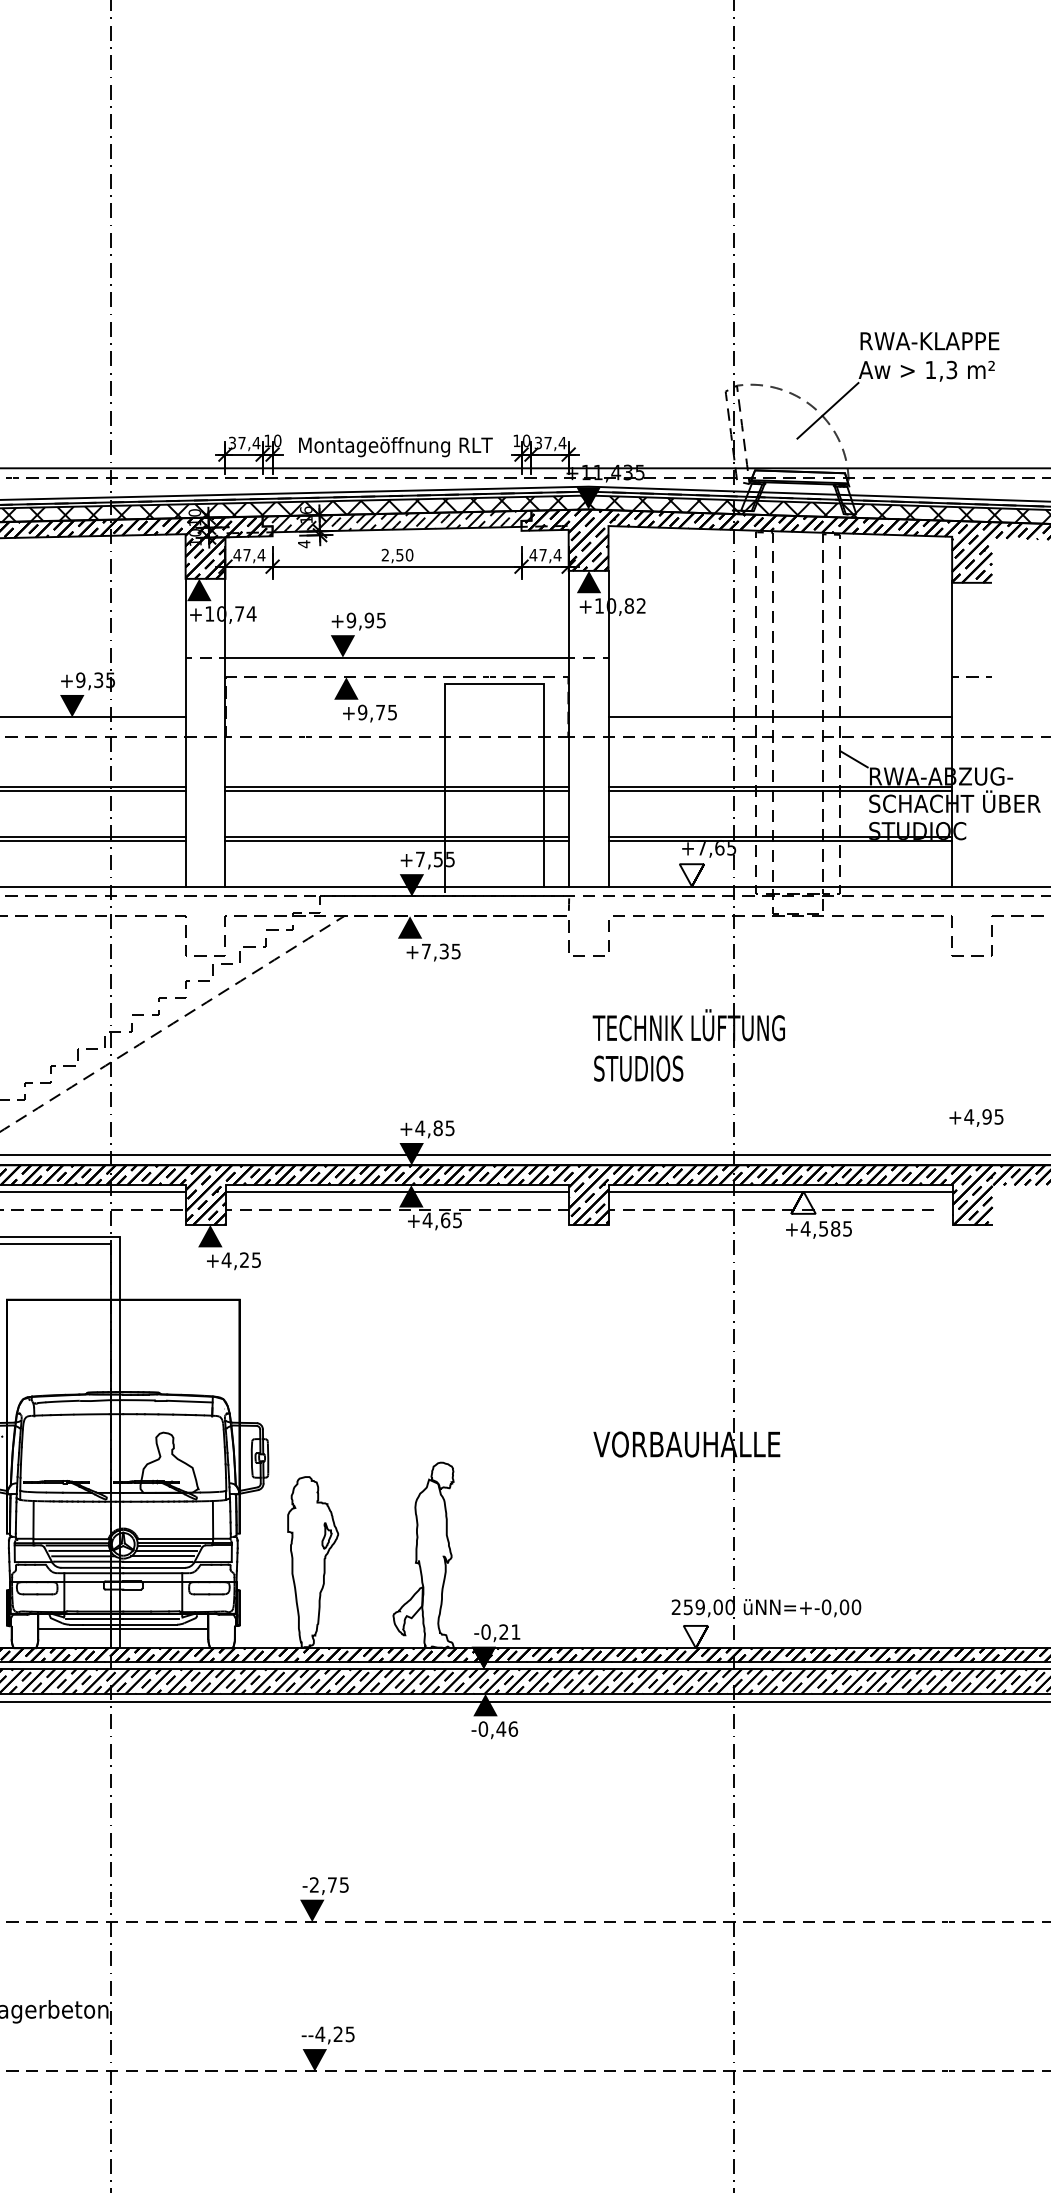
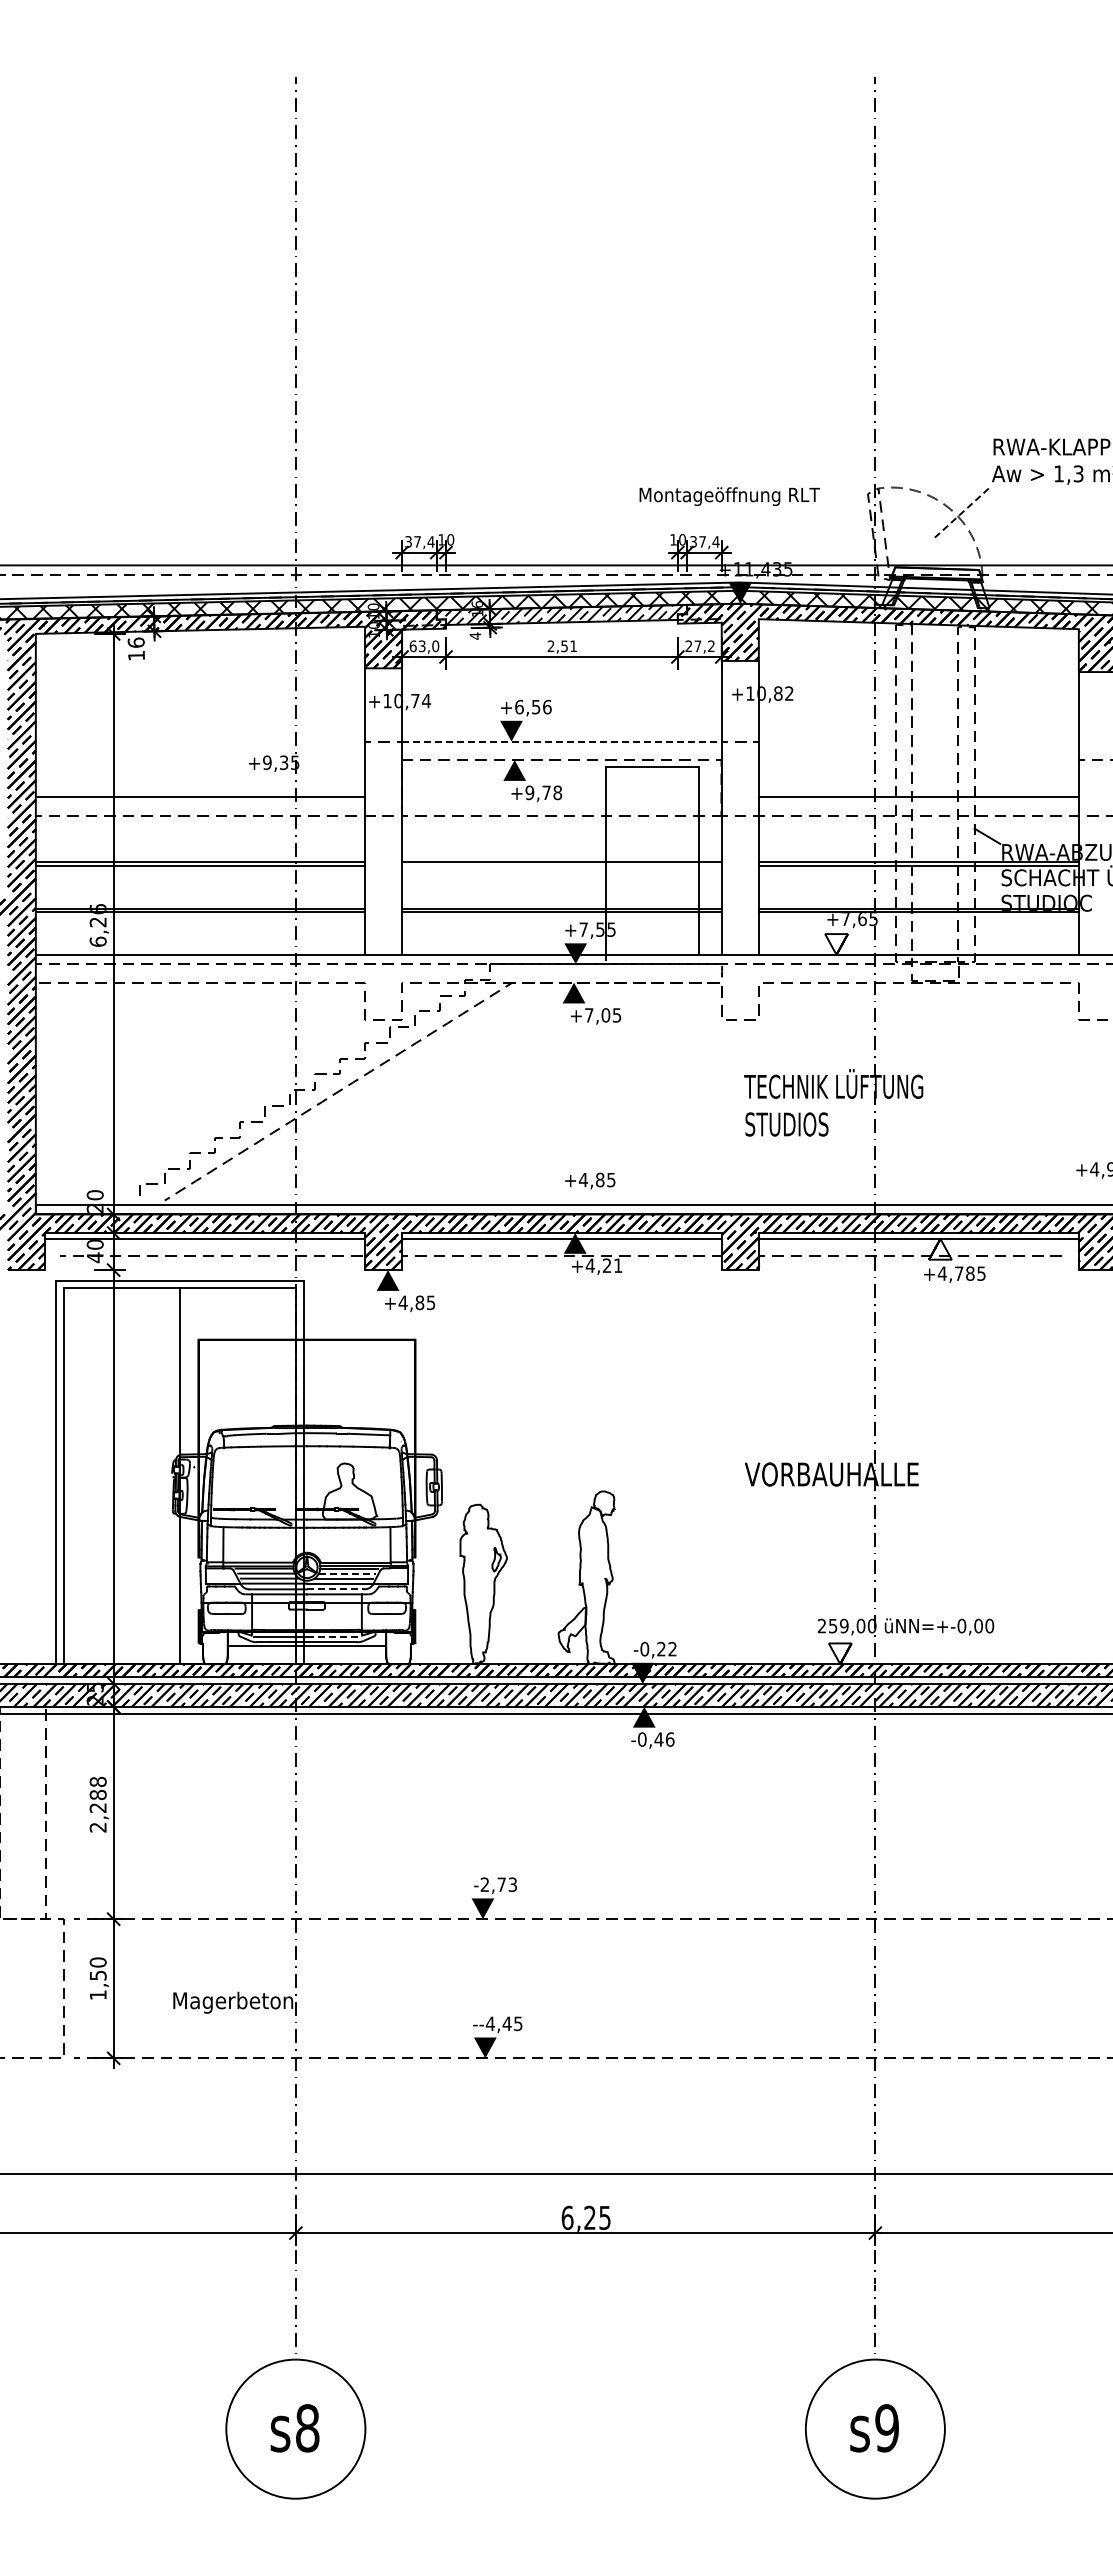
line: (828, 410) -> (963, 511), solid -> dashed
text: (395, 446) -> (729, 496), moved
text: (545, 554) -> (700, 645), 47,4 -> 27,2
text: (249, 555) -> (424, 646), 47,4 -> 63,0
text: (409, 555) -> (573, 646), 2,50 -> 2,51
fill: (588, 581) -> (740, 670), removed
fill: (199, 589) -> (377, 678), removed
text: (366, 619) -> (533, 706), +9,95 -> +6,56
line: (397, 657) -> (562, 741), solid -> dashed
fill: (72, 705) -> (259, 786), removed
text: (392, 712) -> (557, 792), +9,75 -> +9,78
line: (396, 790) -> (561, 865), removed
text: (443, 951) -> (605, 1015), +7,35 -> +7,05
fill: (411, 1153) -> (575, 1203), removed
text: (451, 1220) -> (612, 1265), +4,65 -> +4,21
text: (823, 1228) -> (959, 1273), +4,585 -> +4,785
text: (244, 1259) -> (419, 1302), +4,25 -> +4,85
line: (166, 1550) -> (347, 1573), solid -> dashed
line: (153, 1567) -> (335, 1589), solid -> dashed
line: (150, 1618) -> (332, 1636), solid -> dashed
text: (515, 1632) -> (672, 1649), -0,21 -> -0,22
text: (343, 1884) -> (512, 1884), -2,75 -> -2,73
text: (337, 2034) -> (506, 2023), --4,25 -> --4,45

